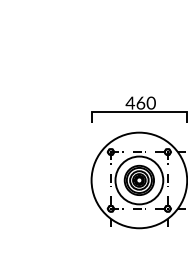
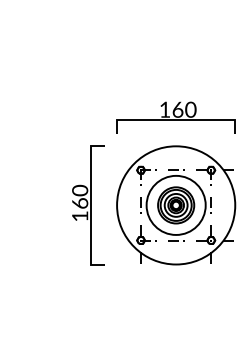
text: (129, 102) -> (164, 109), 460 -> 160
part: (68, 180) -> (88, 205), added

